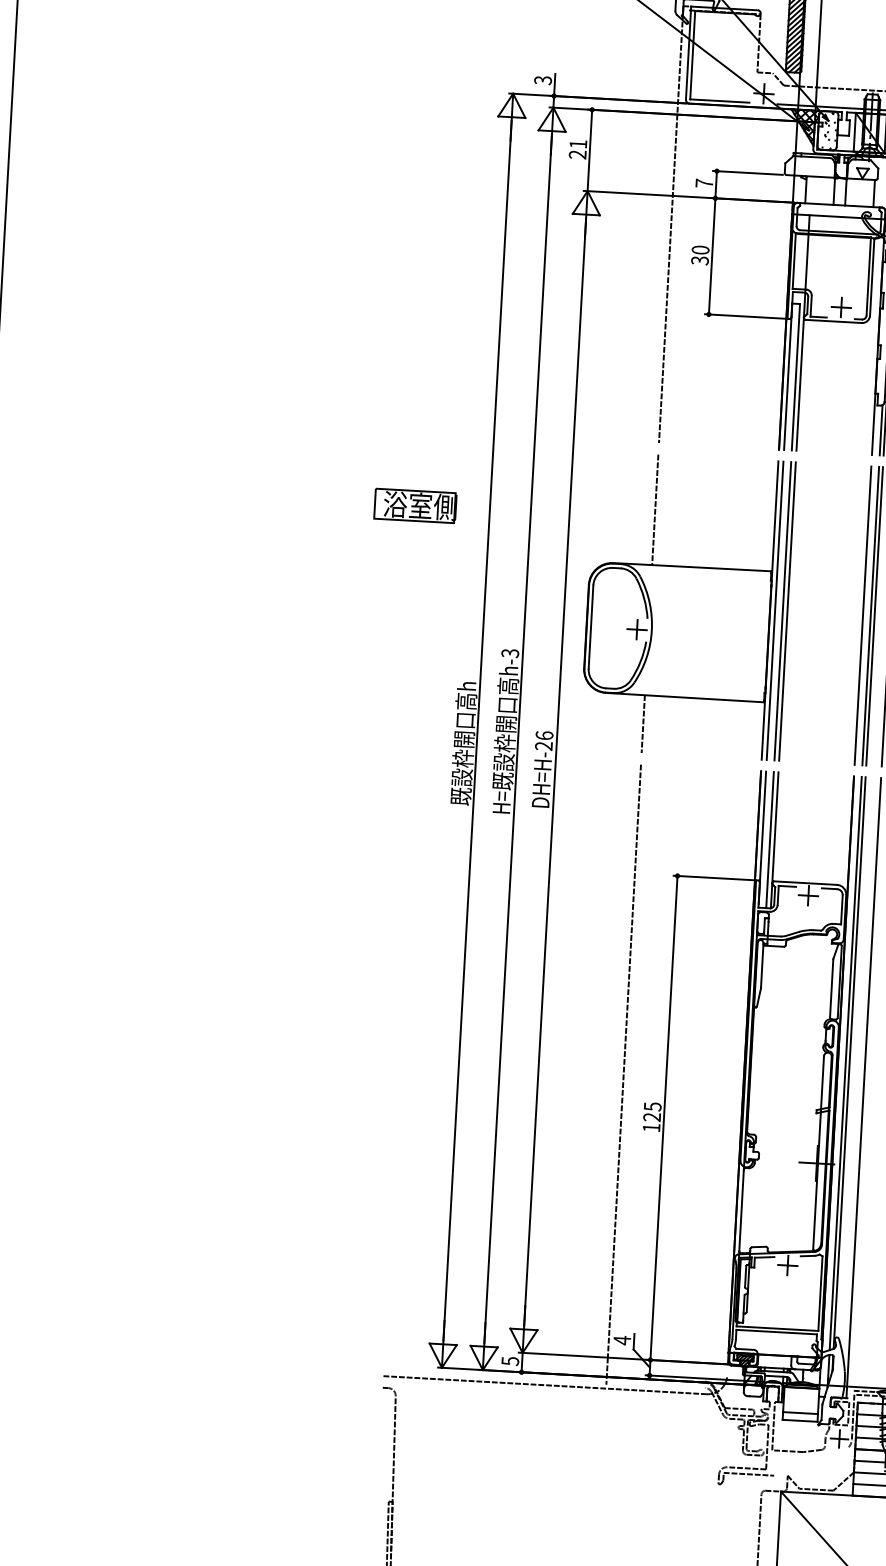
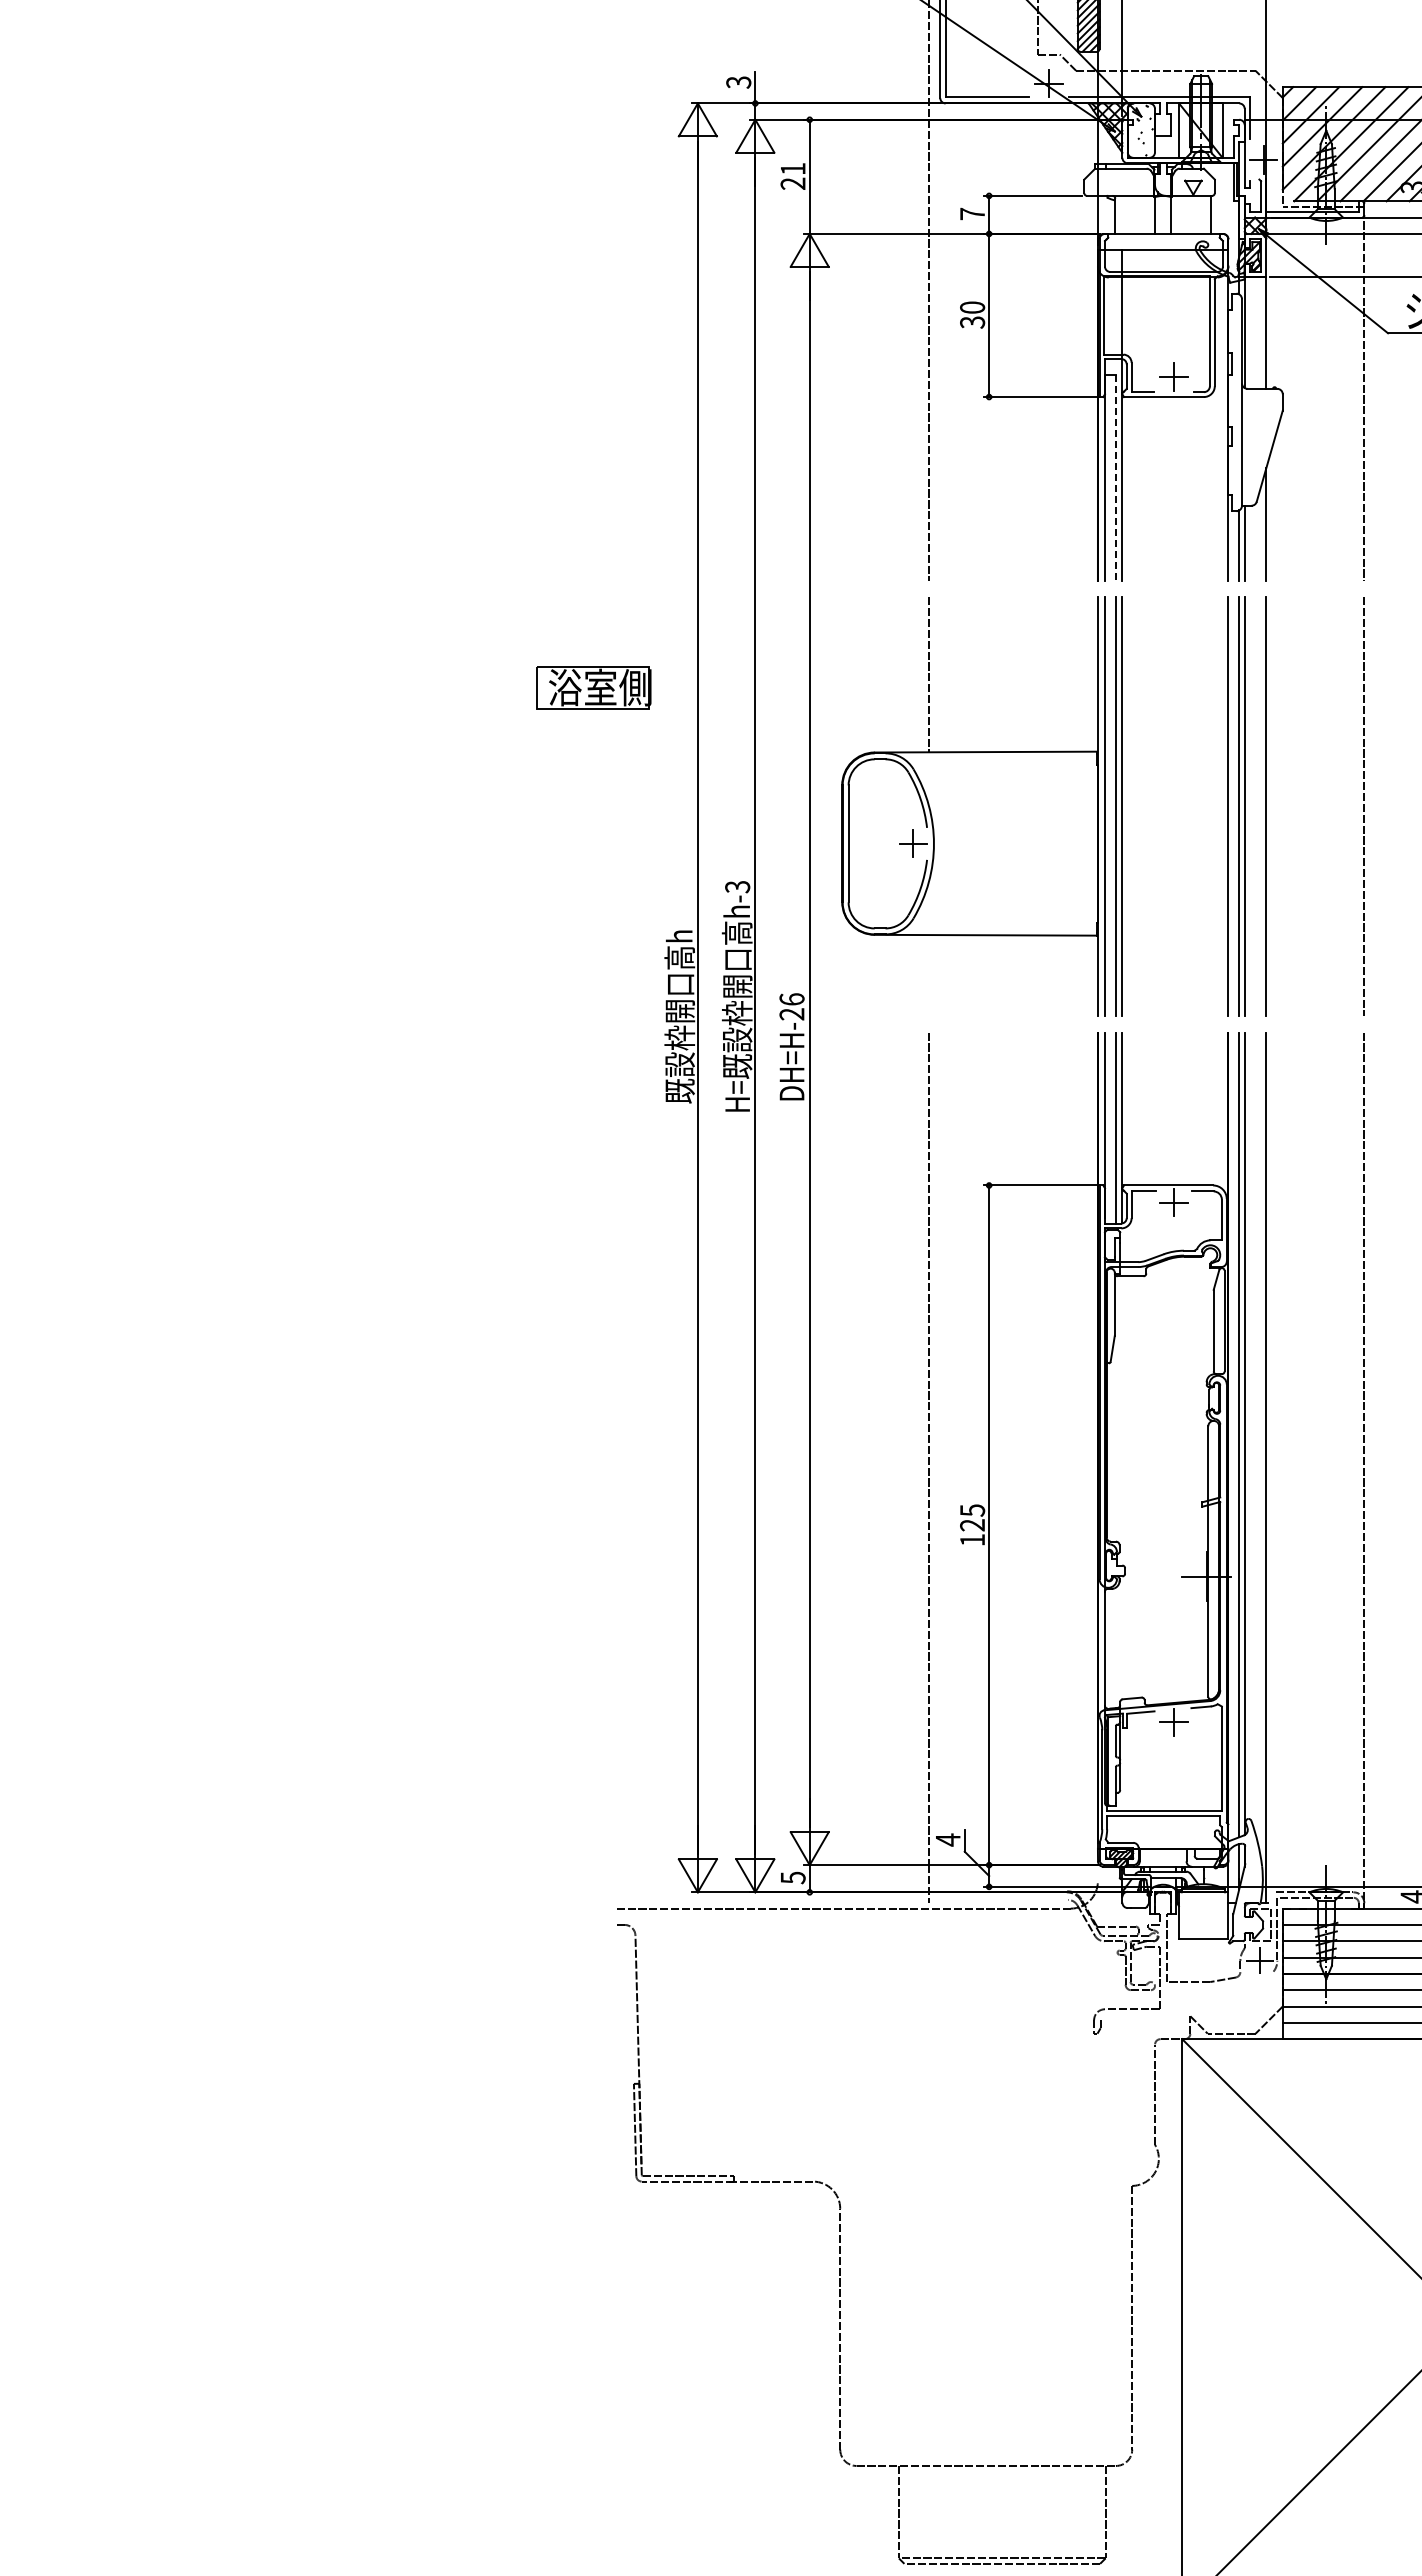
line: (795, 377) -> (1115, 478), solid -> dashed
line: (643, 724) -> (929, 975), removed
line: (799, 1412) -> (1202, 1927), removed
line: (748, 1474) -> (1135, 2017), removed

